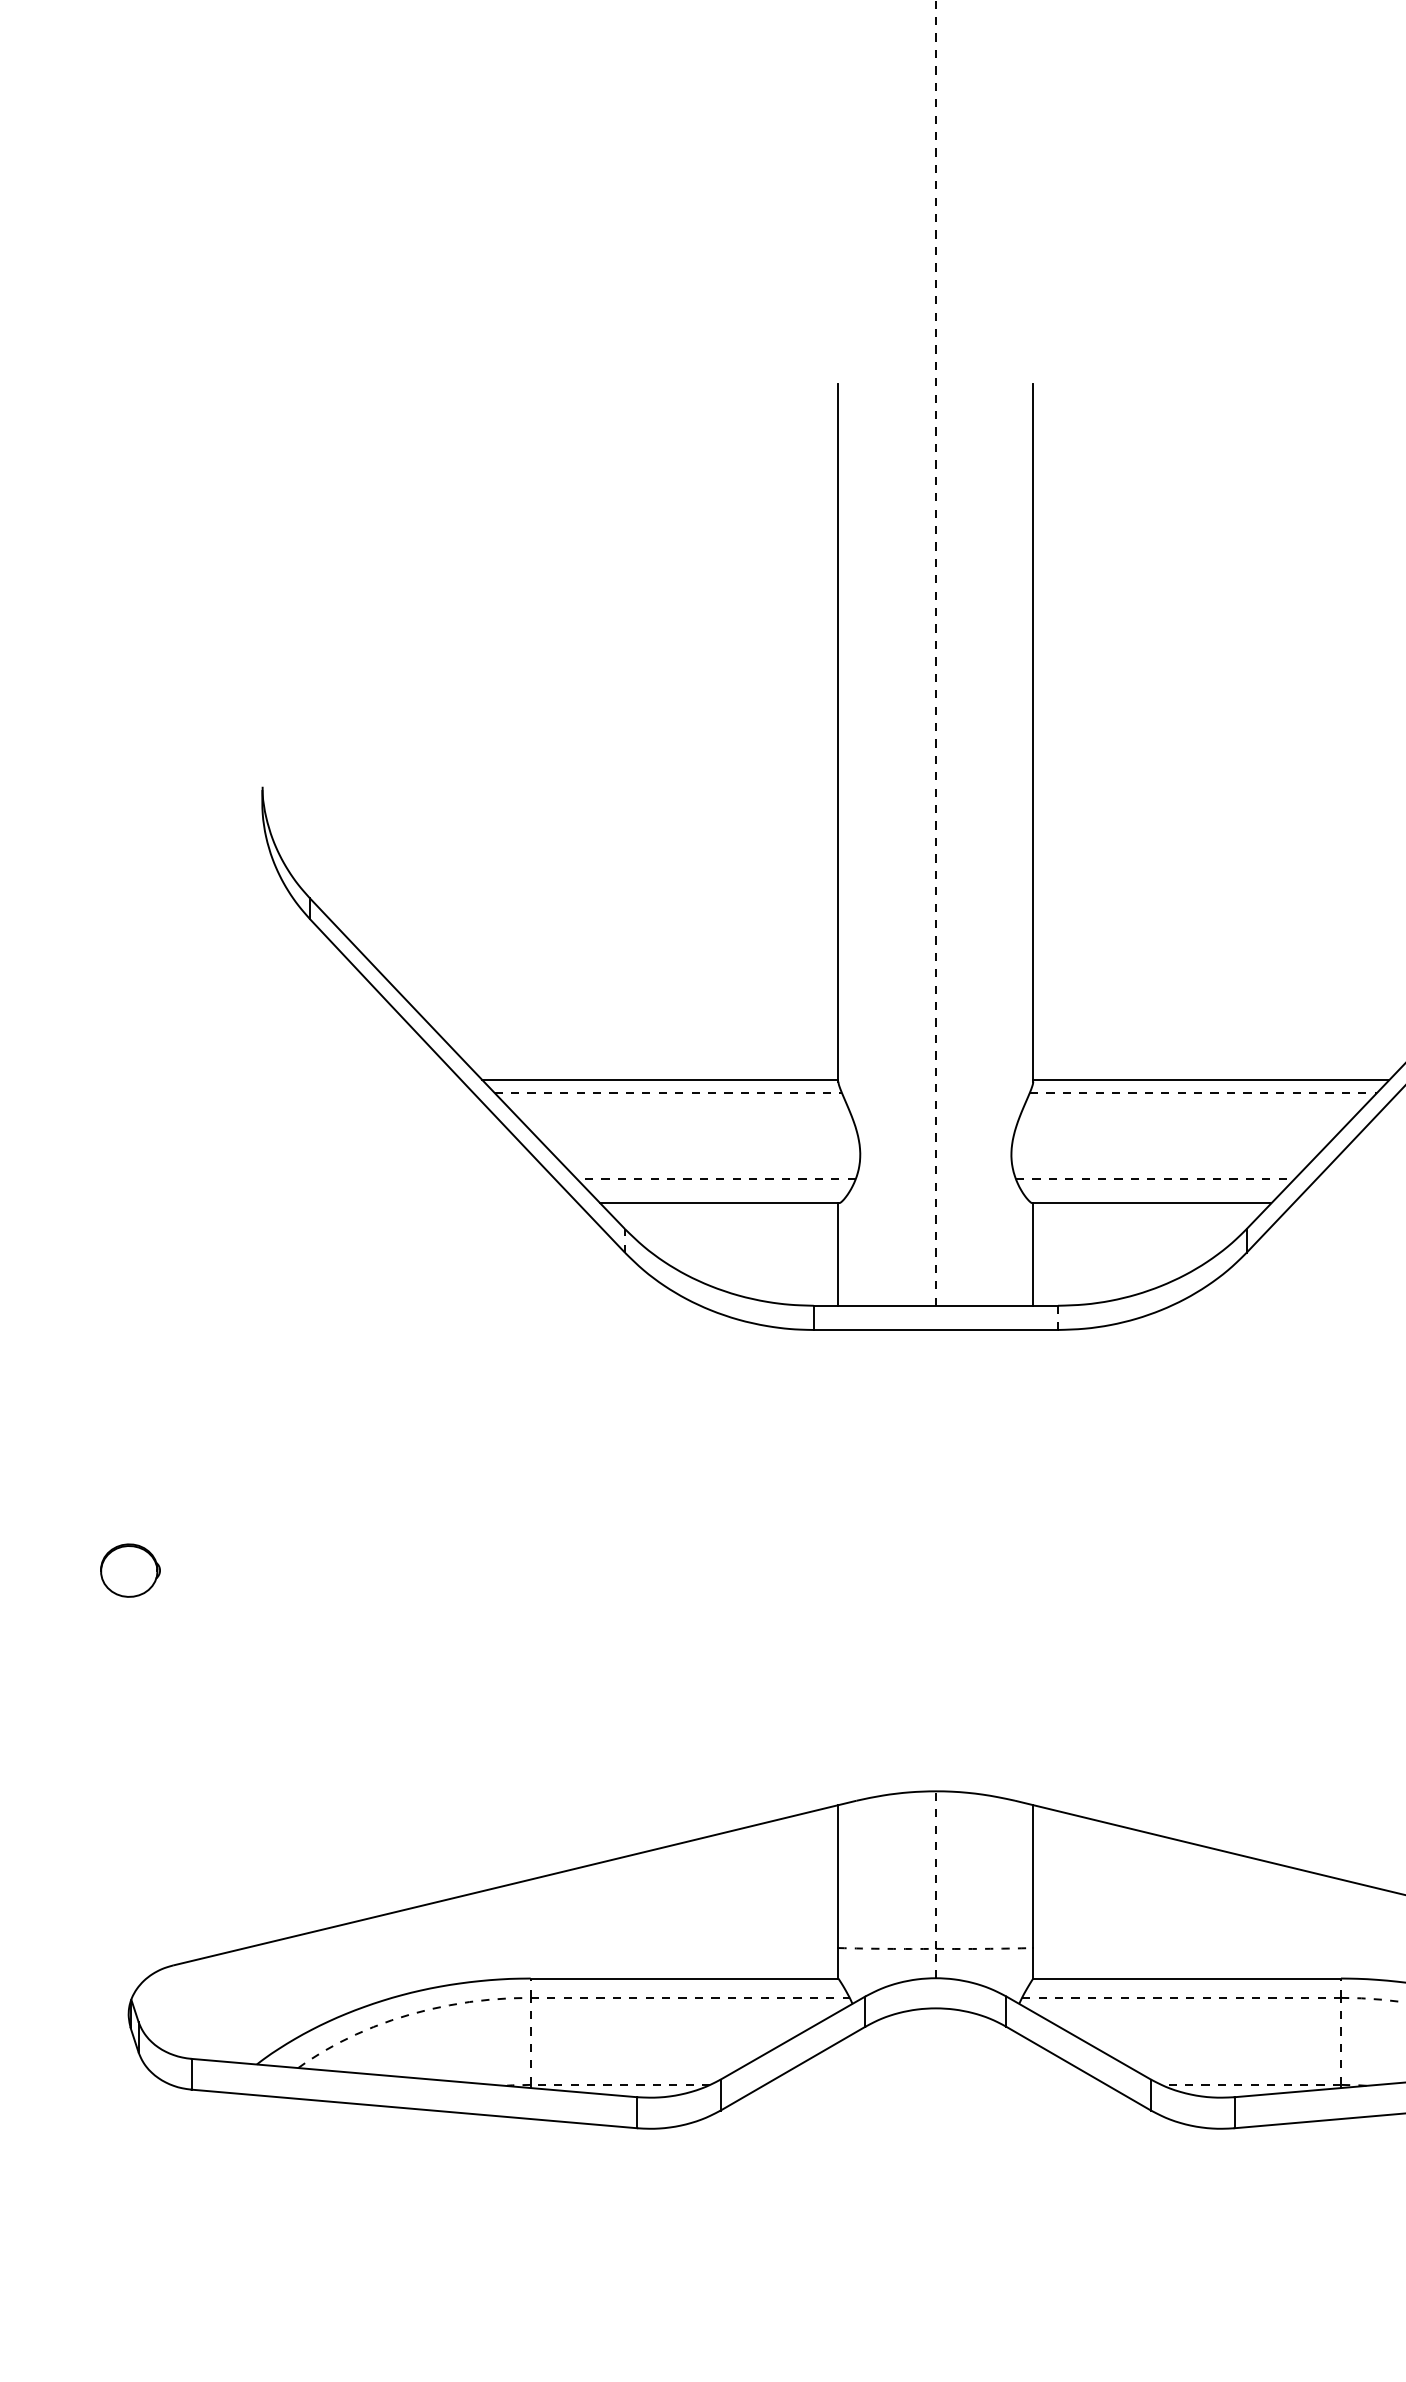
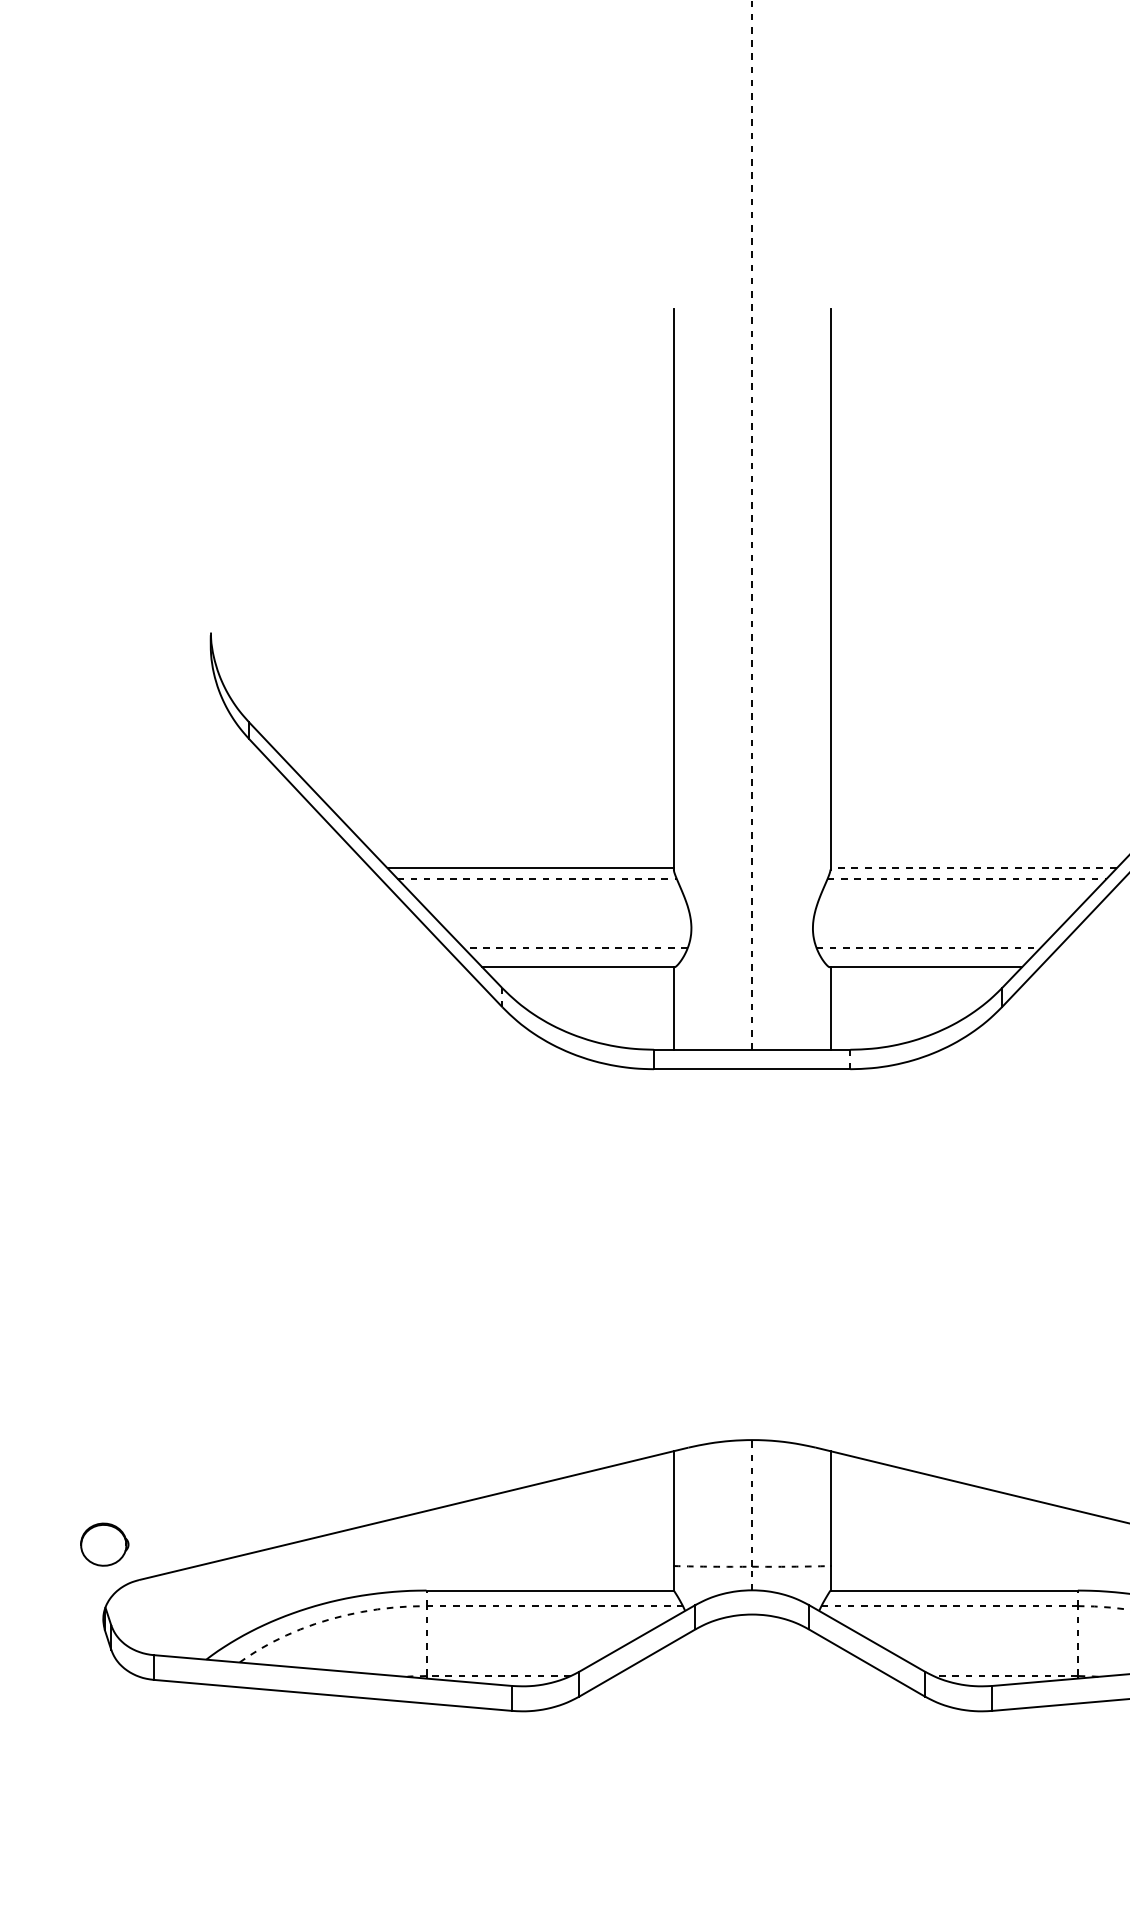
line: (1211, 1080) -> (973, 868), solid -> dashed
part: (130, 1570) -> (104, 1544), moved

